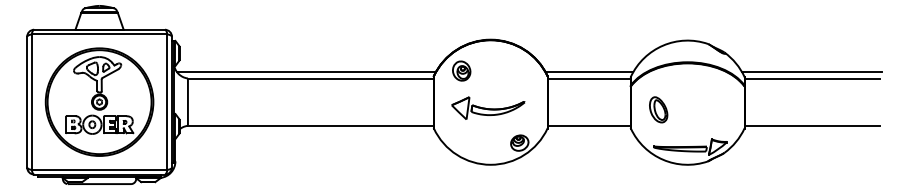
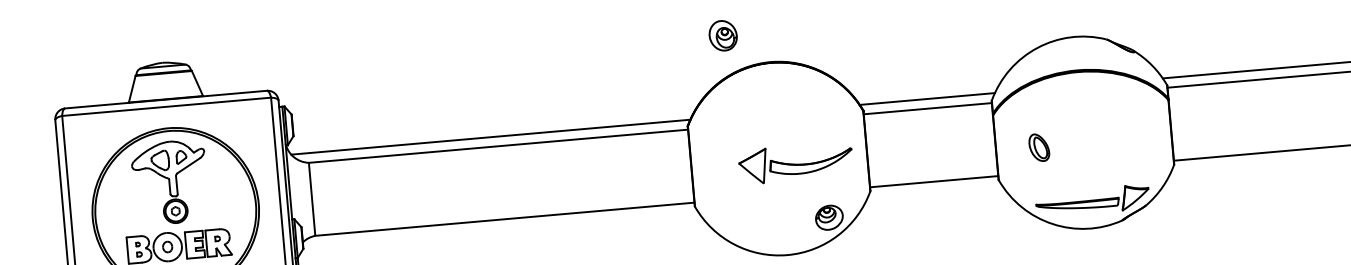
part: (461, 70) -> (722, 34), moved
part: (488, 107) -> (796, 162), moved
part: (658, 109) -> (1038, 147), size x0.7

